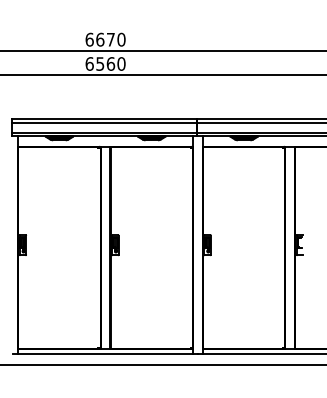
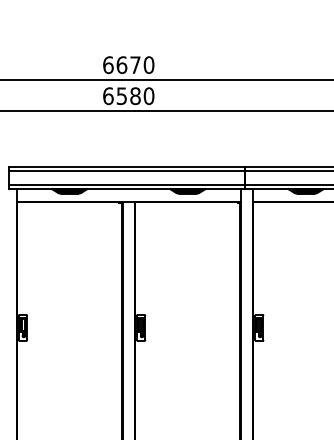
text: (110, 63) -> (134, 95), 6560 -> 6580

